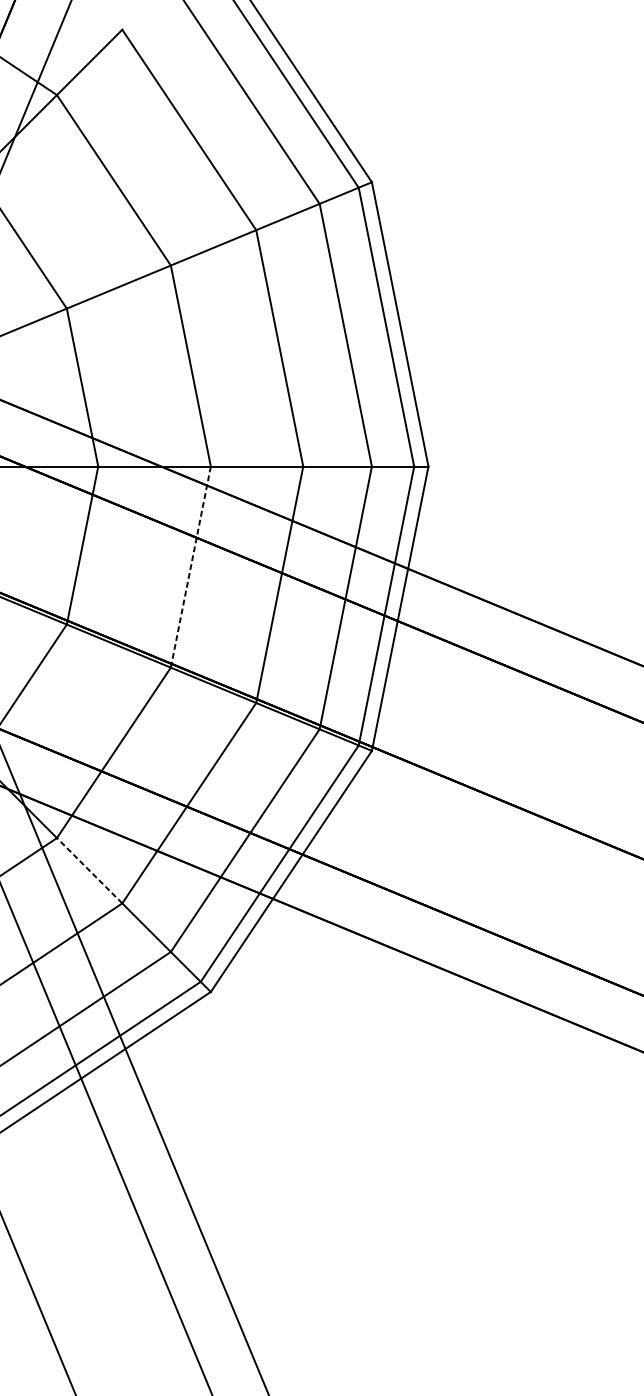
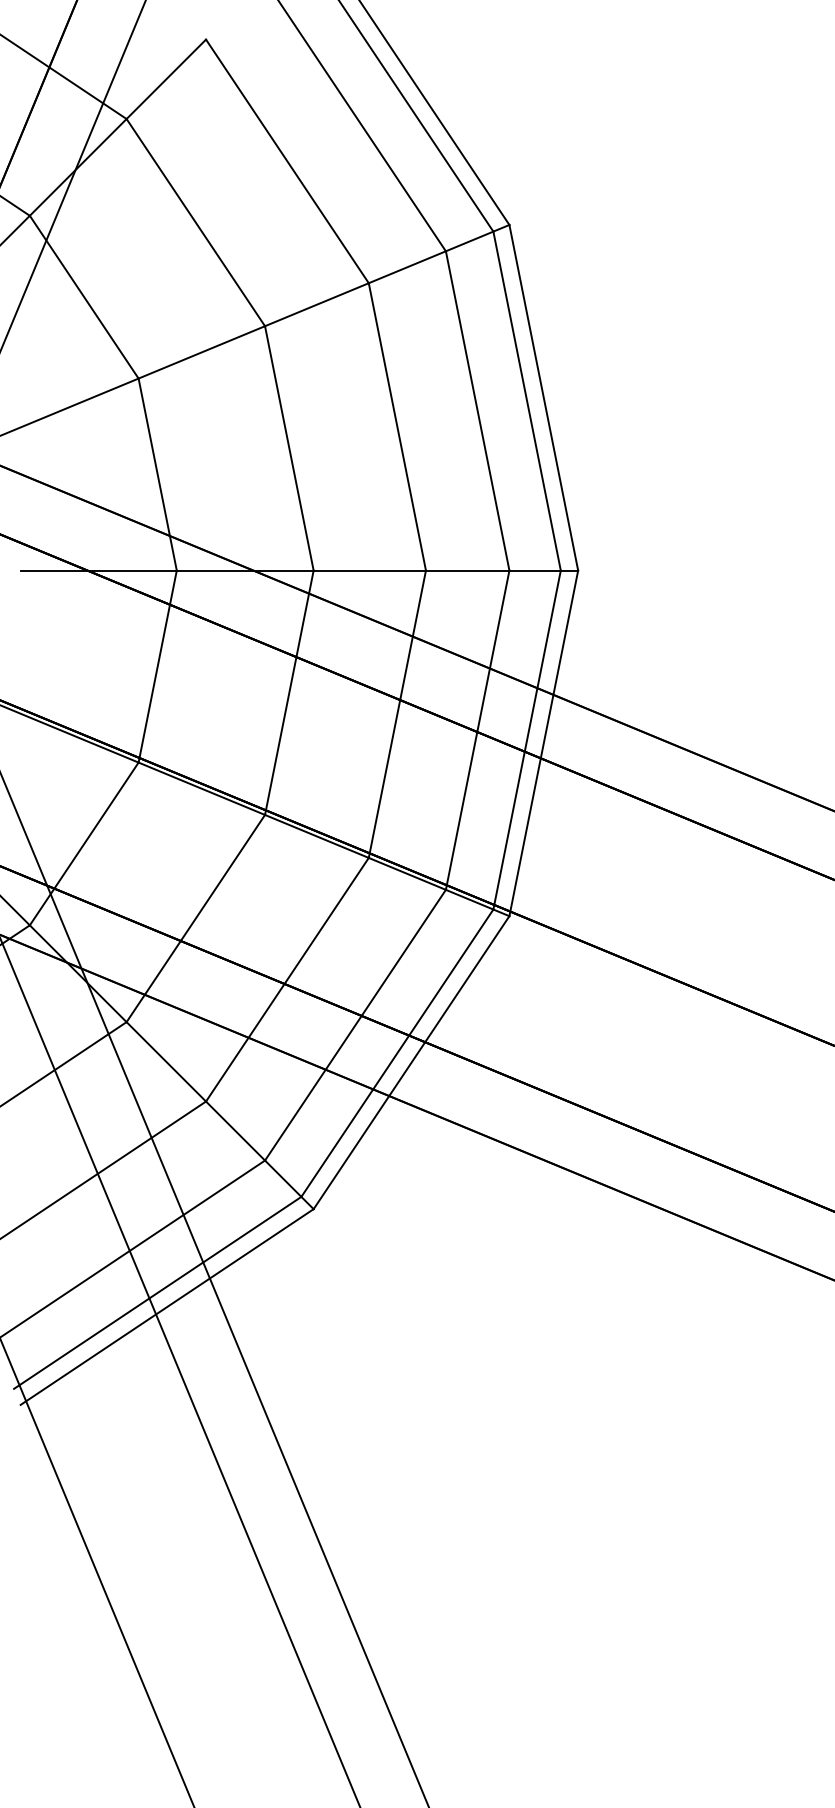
line: (190, 566) -> (289, 692), dashed -> solid
line: (88, 870) -> (165, 1061), dashed -> solid

